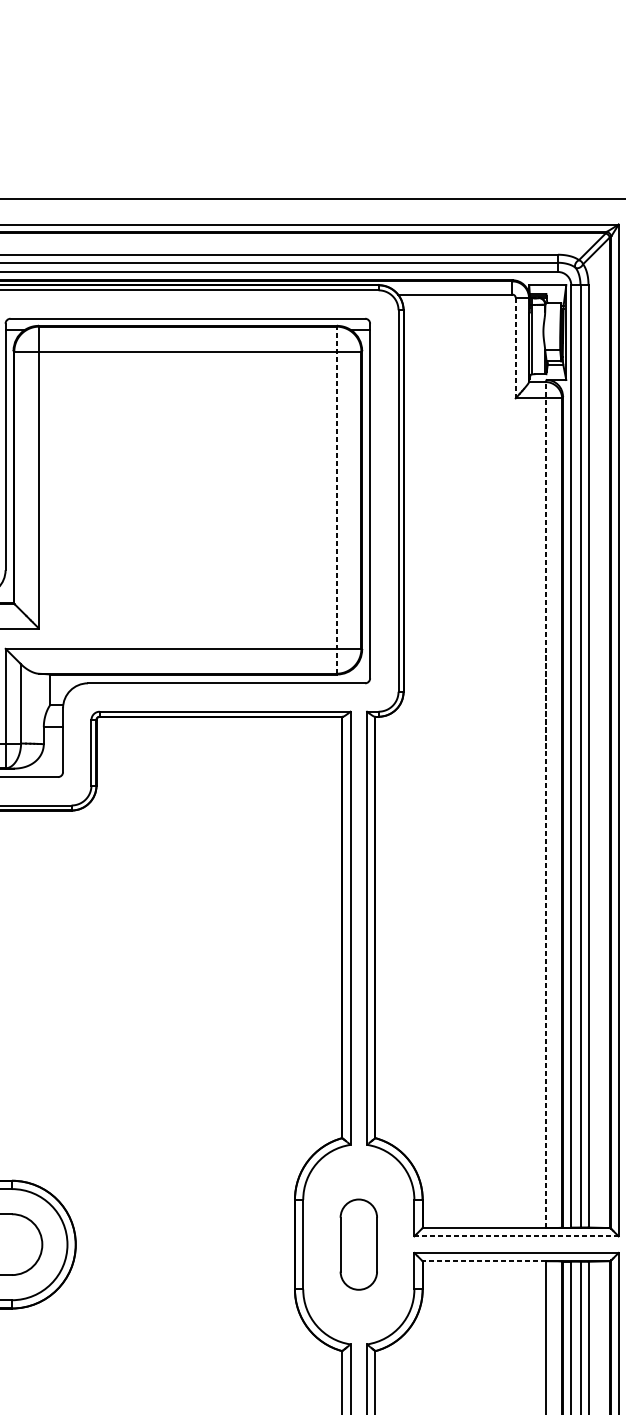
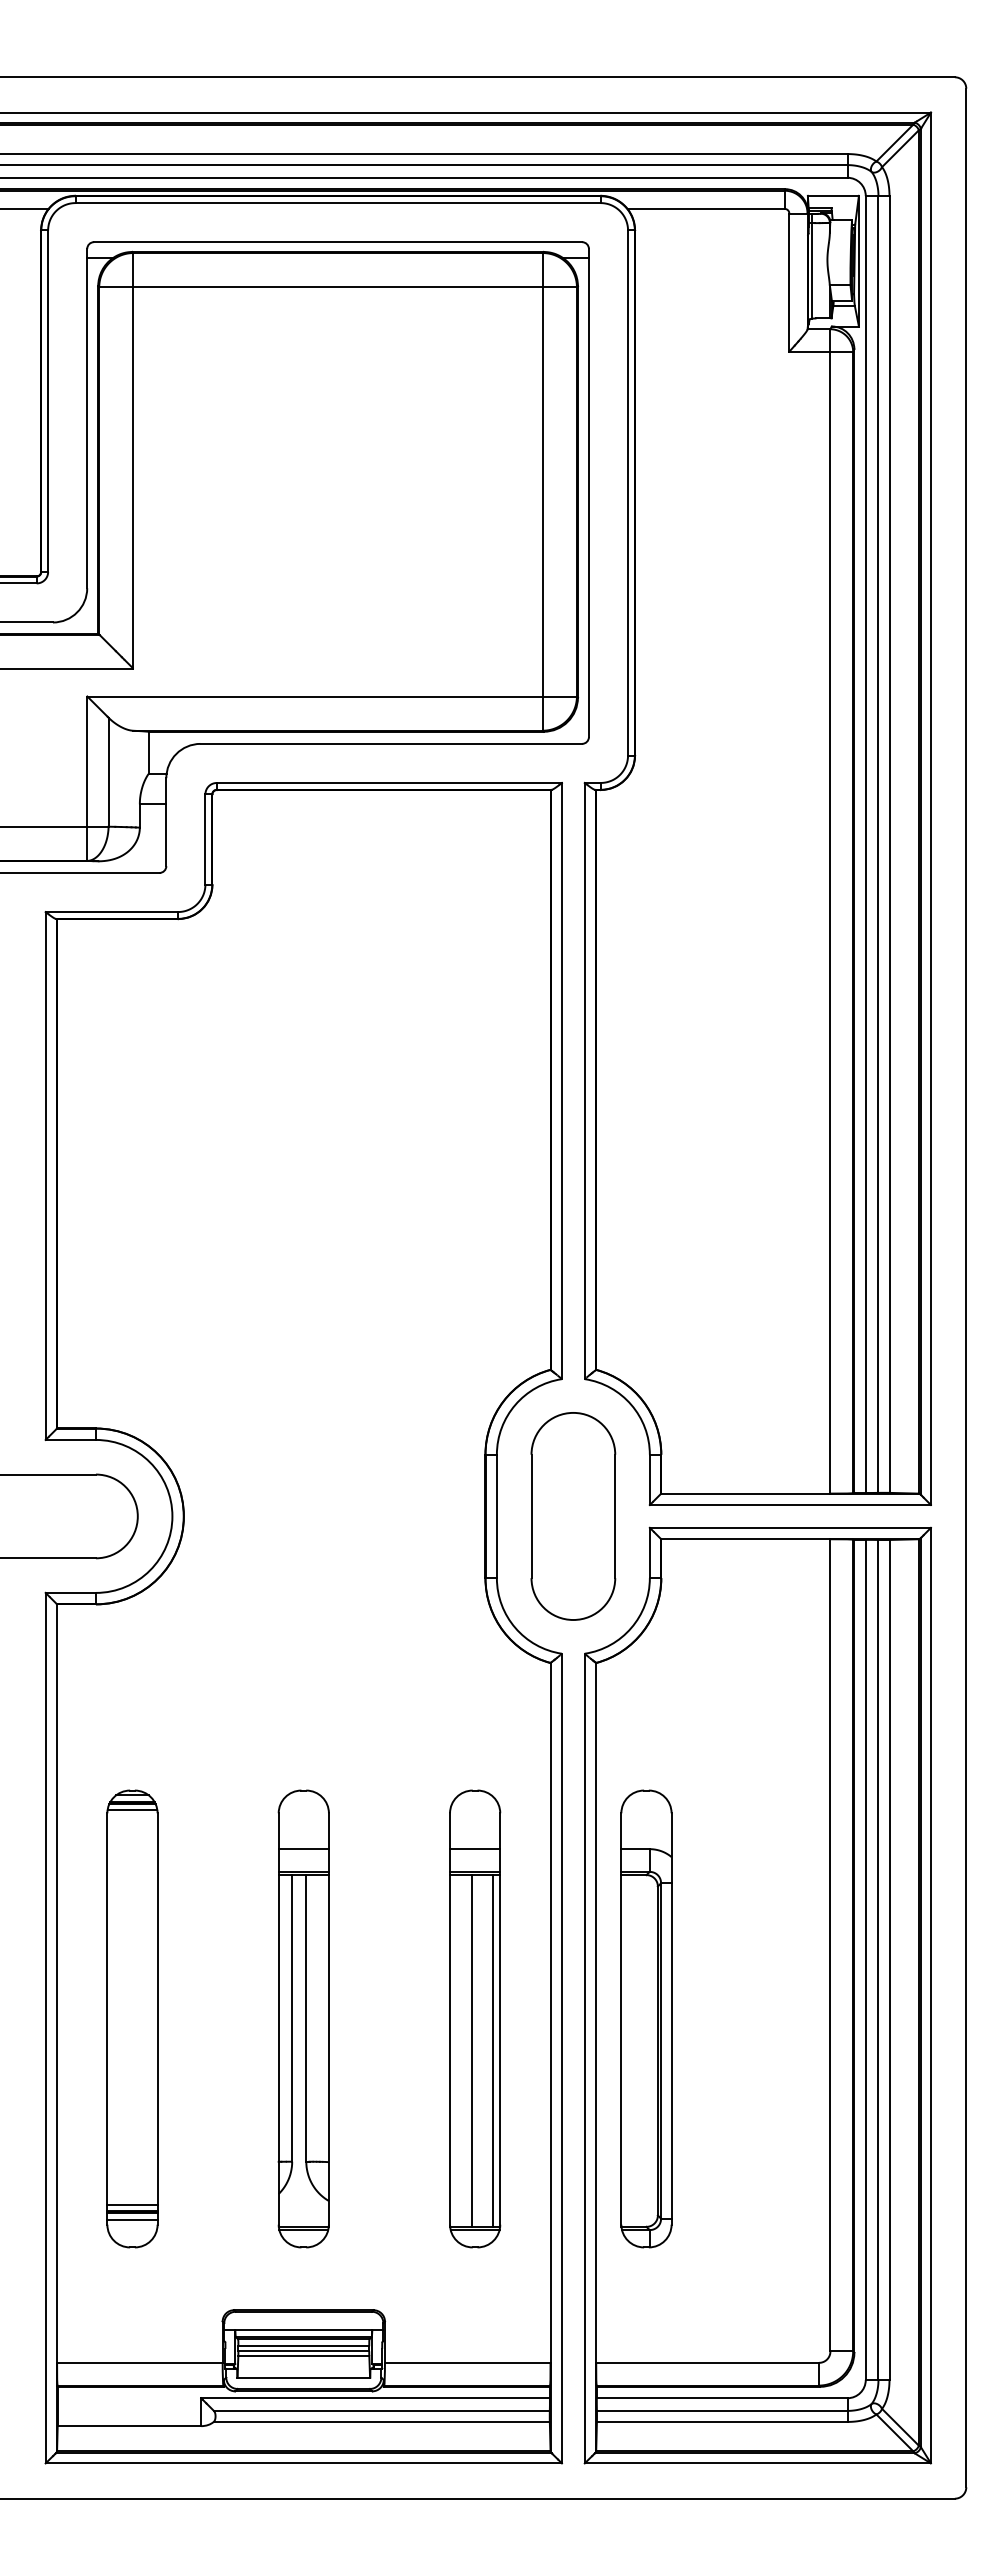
line: (515, 348) -> (789, 283), dashed -> solid
line: (336, 499) -> (542, 491), dashed -> solid
line: (545, 804) -> (830, 910), dashed -> solid
line: (516, 1236) -> (790, 1505), dashed -> solid
part: (358, 1244) -> (573, 1516), size x1.67
line: (483, 1261) -> (745, 1539), dashed -> solid

